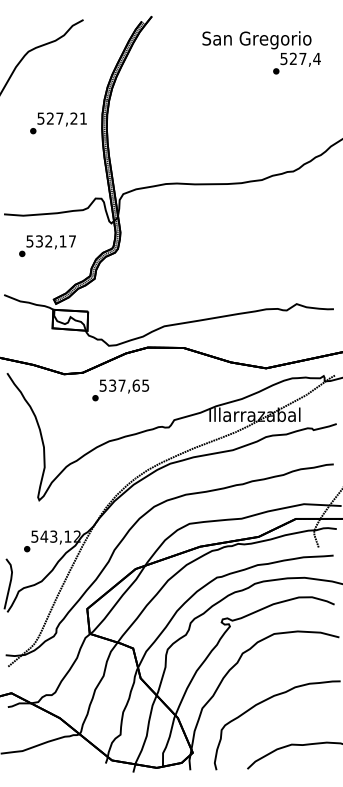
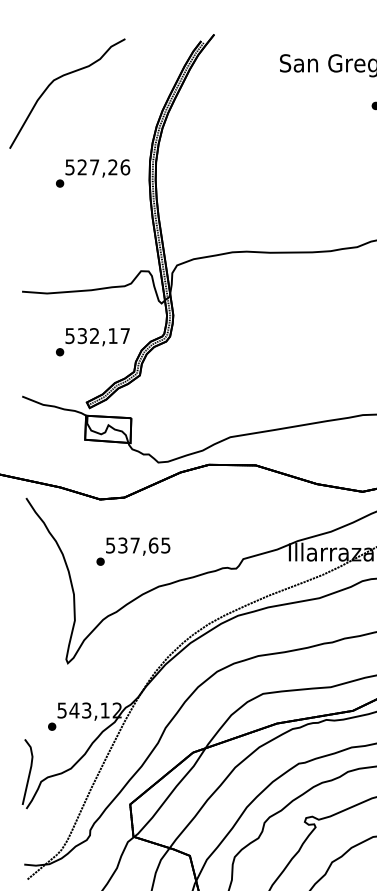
text: (83, 118) -> (125, 167), 527,21 -> 527,26
text: (47, 246) -> (92, 342), moved
text: (120, 390) -> (133, 551), moved

